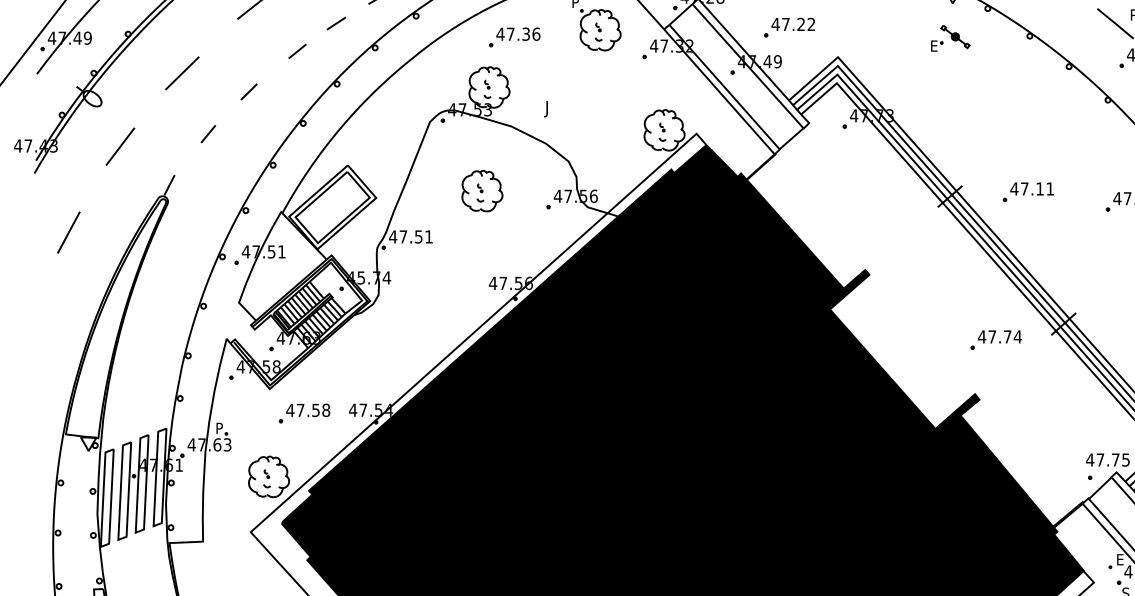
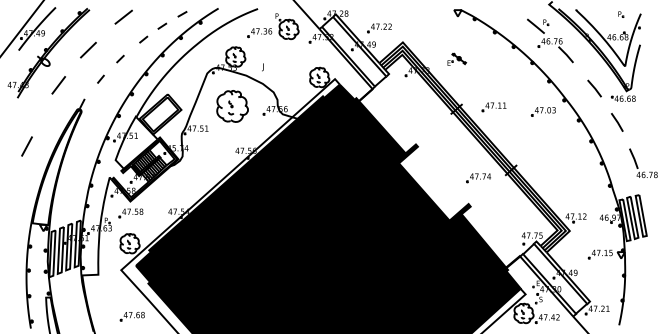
part: (951, 36) -> (457, 58), moved
part: (513, 38) -> (259, 33), moved
part: (480, 190) -> (231, 106), size x1.6
line: (67, 232) -> (26, 146), moved
part: (303, 413) -> (130, 213), moved

